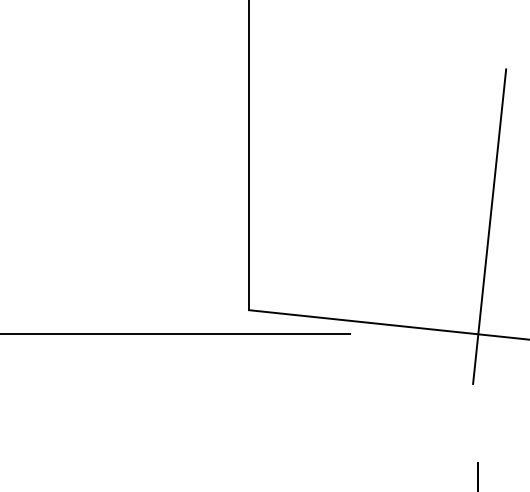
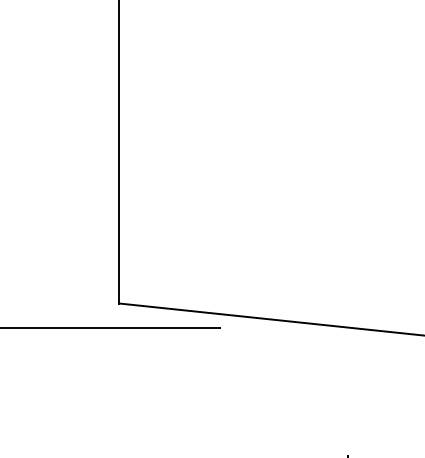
line: (489, 218) -> (359, 211), removed

